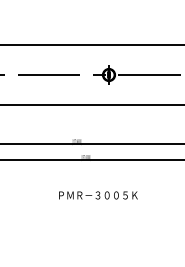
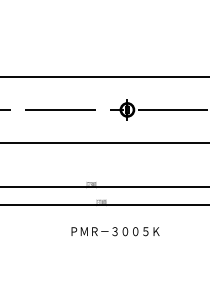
text: (98, 195) -> (115, 231), moved

